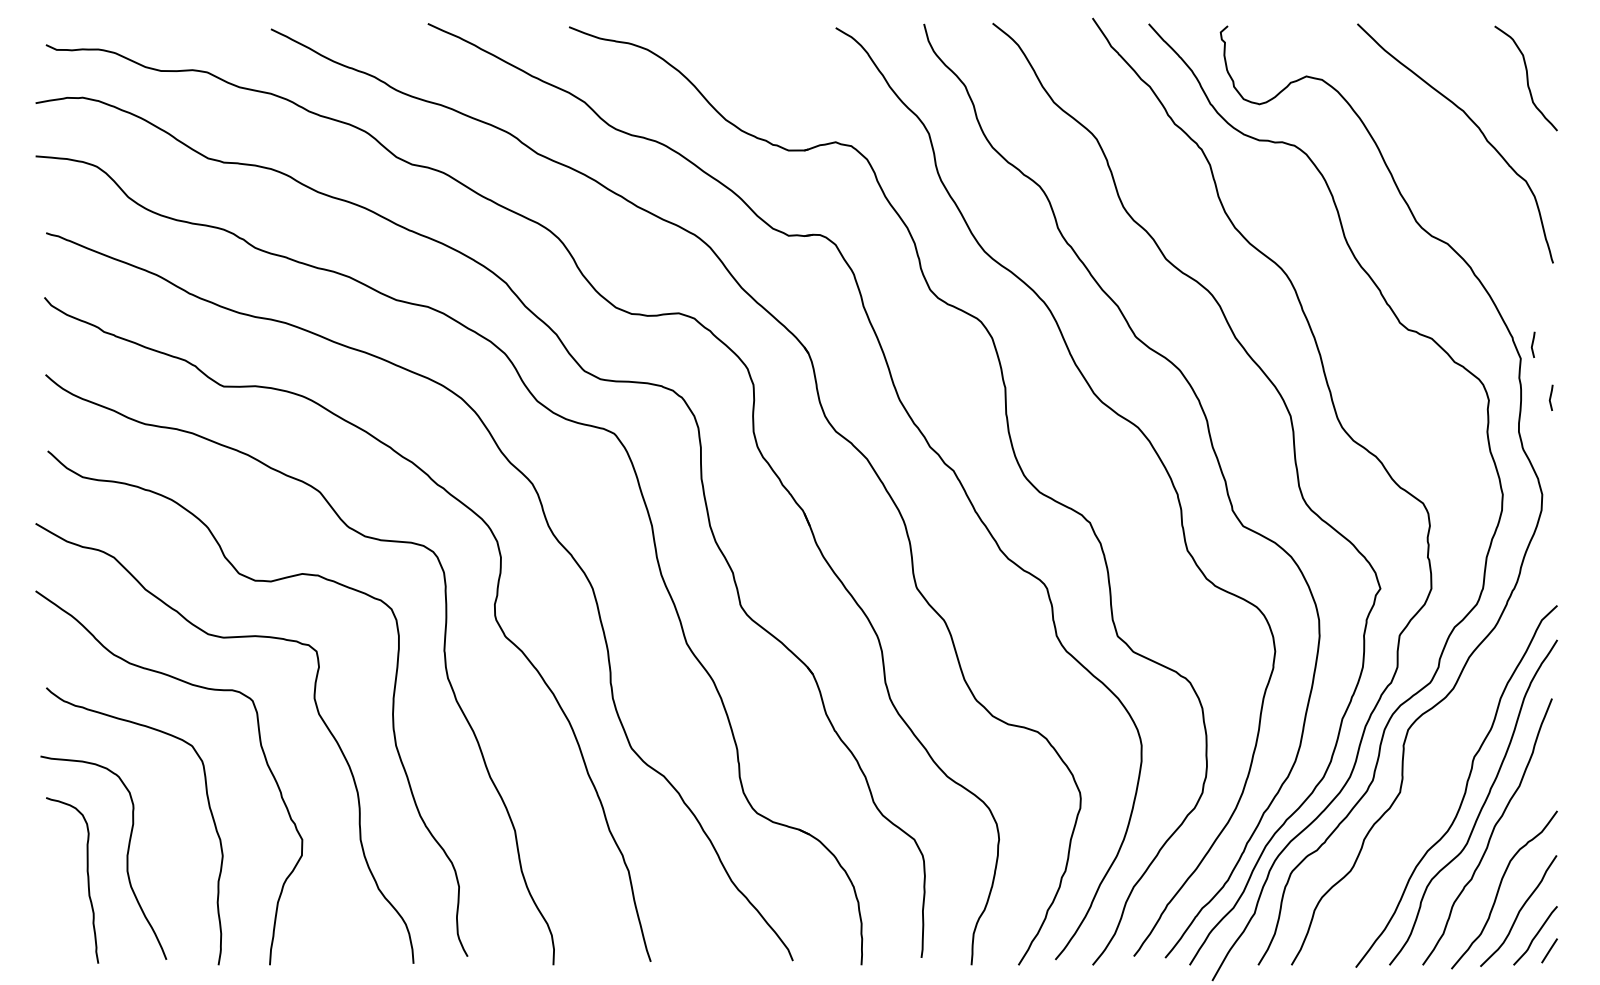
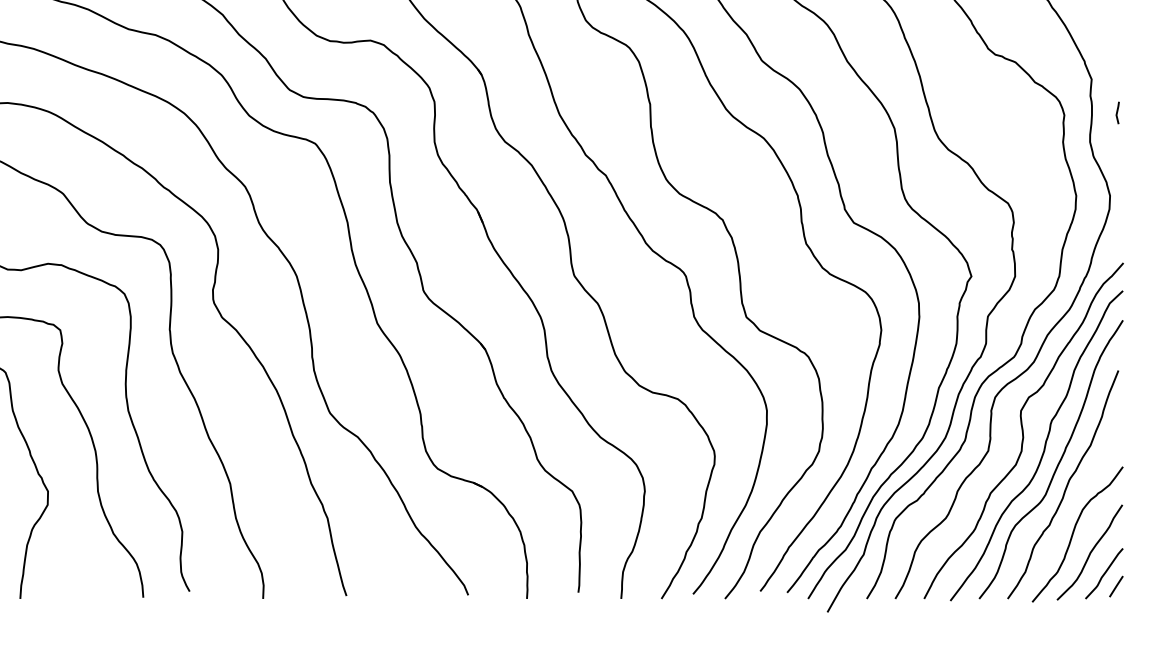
line: (1532, 344) -> (1101, 67), removed
curve: (1441, 768) -> (1023, 430), added

